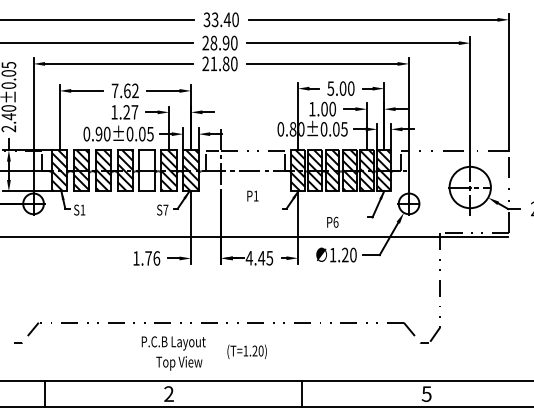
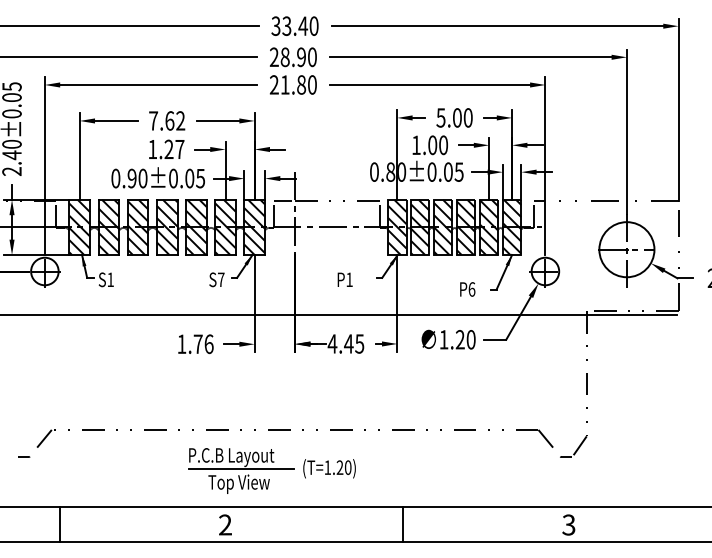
hatch: (146, 170) -> (195, 227), added
text: (252, 195) -> (344, 279), moved
text: (332, 221) -> (467, 288), moved
line: (180, 352) -> (240, 469), added
text: (426, 393) -> (568, 524), 5 -> 3

